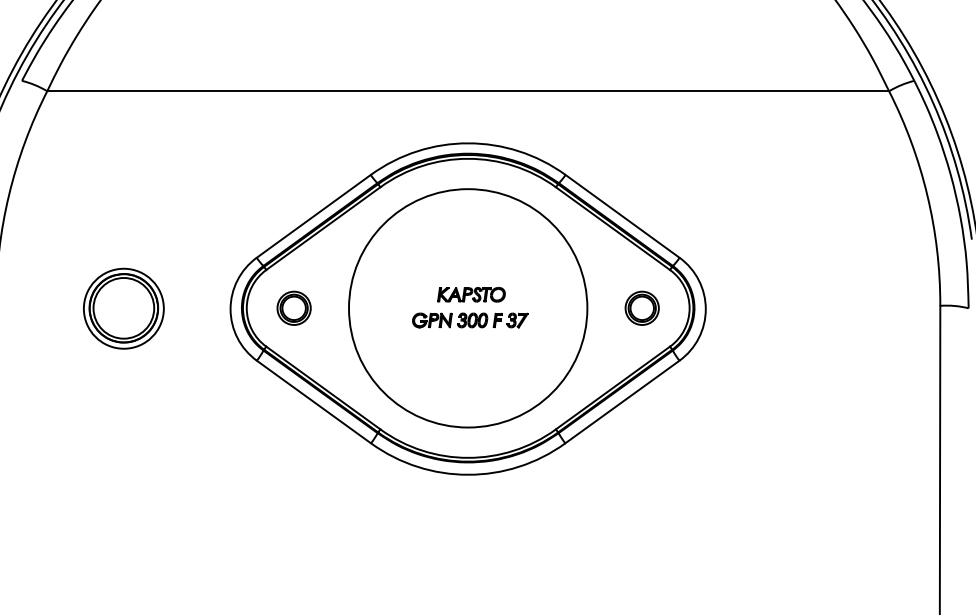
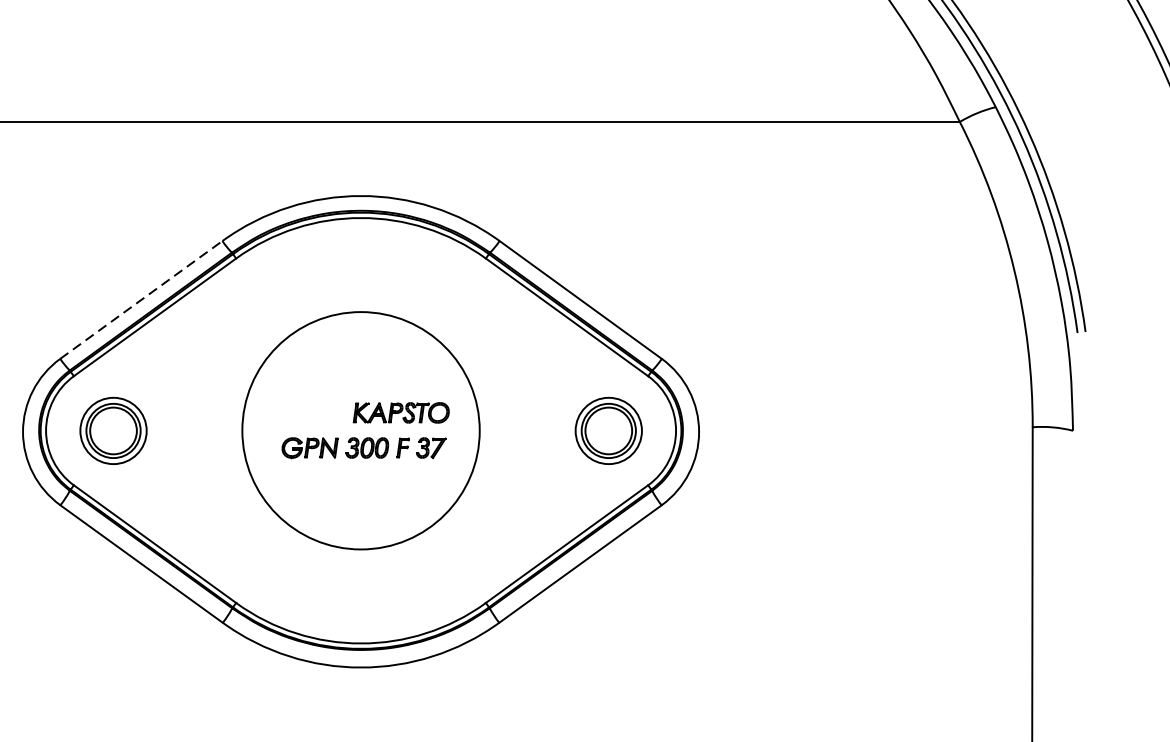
line: (314, 216) -> (142, 300), solid -> dashed
part: (471, 294) -> (401, 412), moved
part: (293, 307) -> (112, 429), size x1.4
part: (641, 307) -> (607, 429), size x1.4
circle: (468, 308) -> (361, 430), size x0.7

